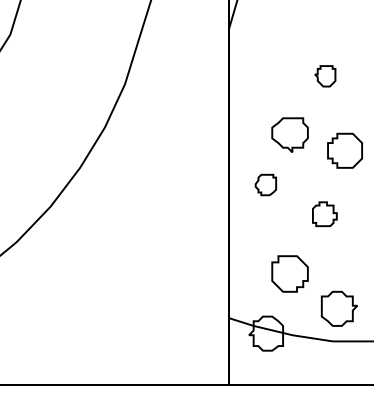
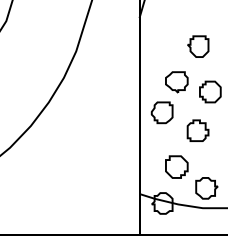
part: (325, 76) -> (198, 46), size x1.67
part: (264, 184) -> (161, 112), size x1.67
part: (323, 213) -> (197, 130), size x1.43

